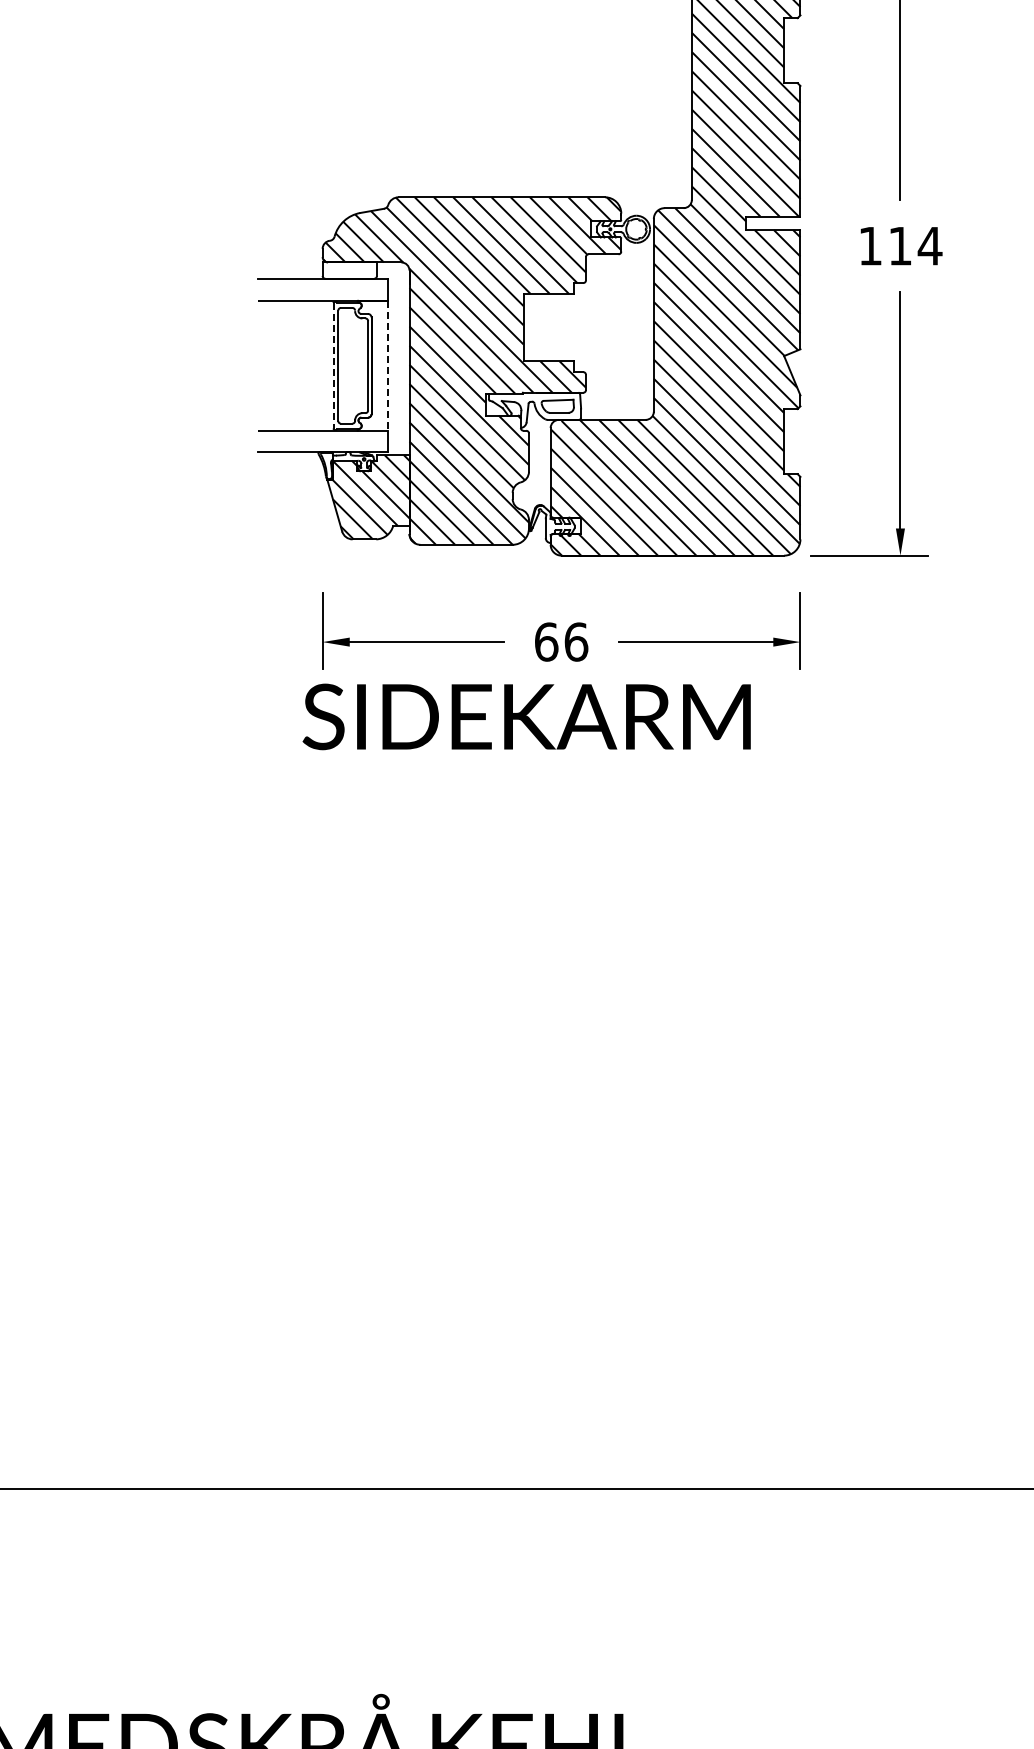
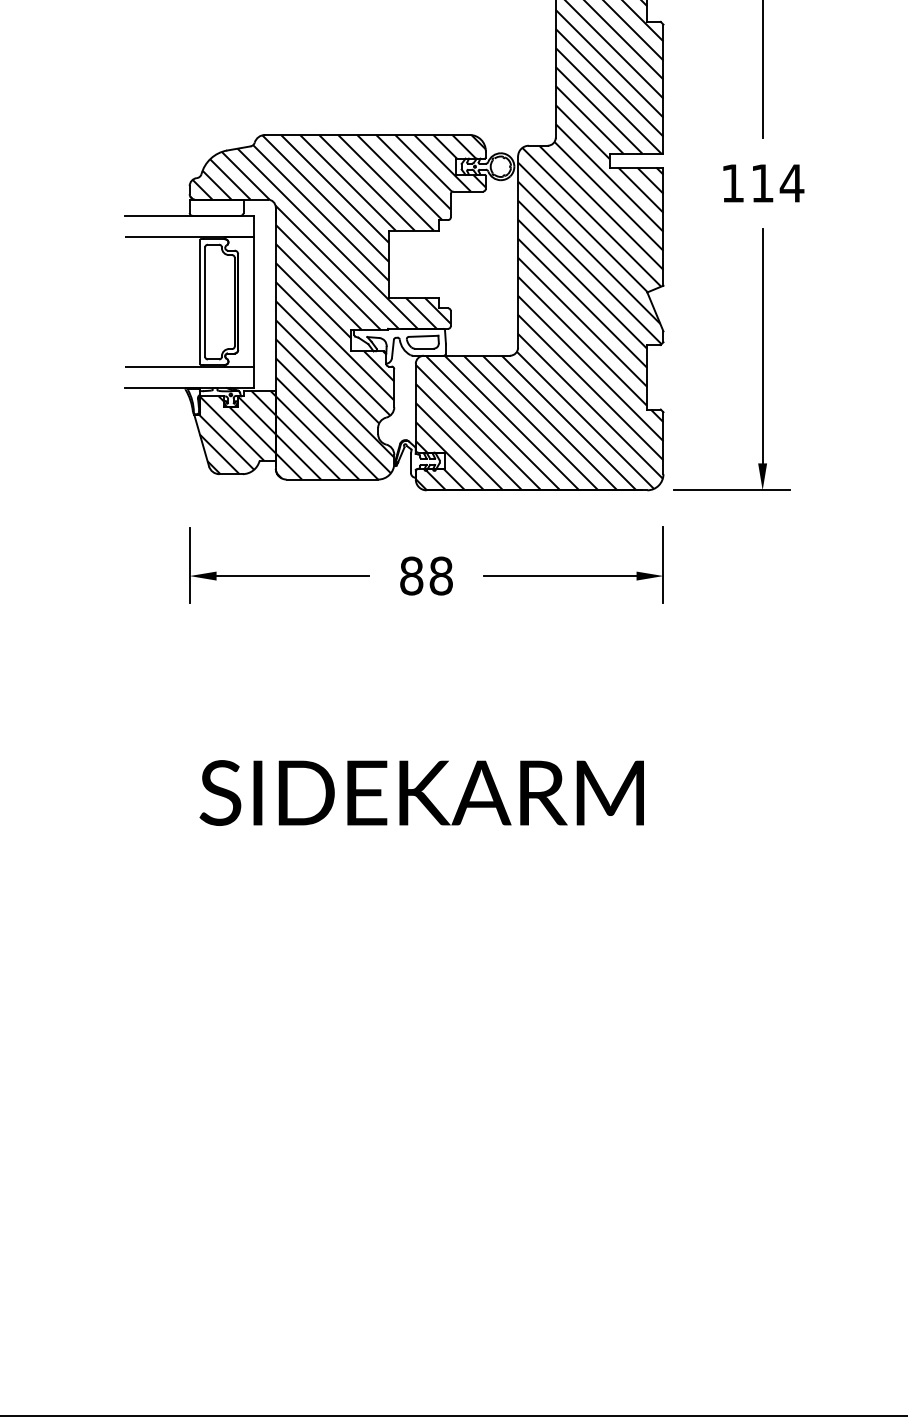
line: (333, 365) -> (200, 301), dashed -> solid
line: (387, 366) -> (254, 302), dashed -> solid
text: (561, 641) -> (426, 575), 66 -> 88
text: (526, 716) -> (421, 792), moved

